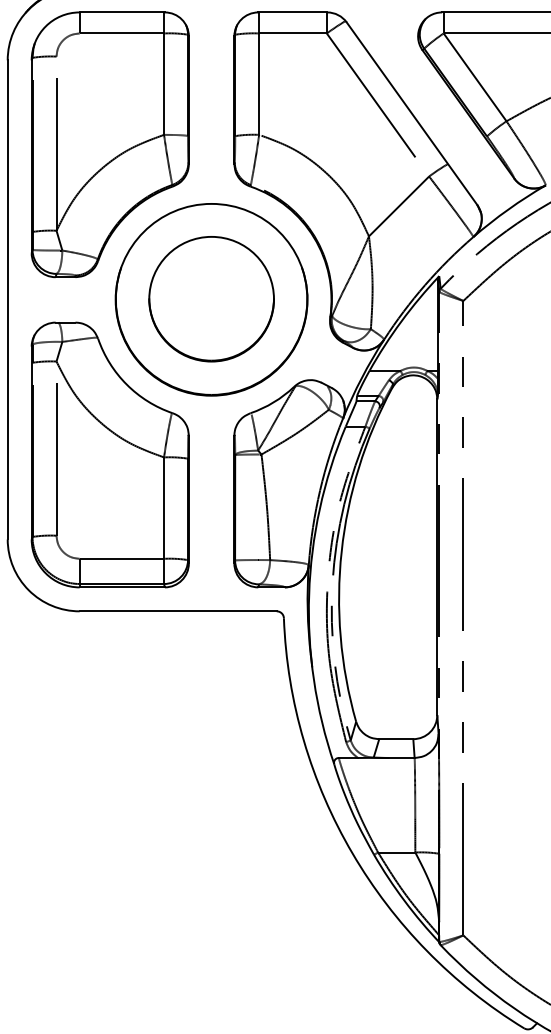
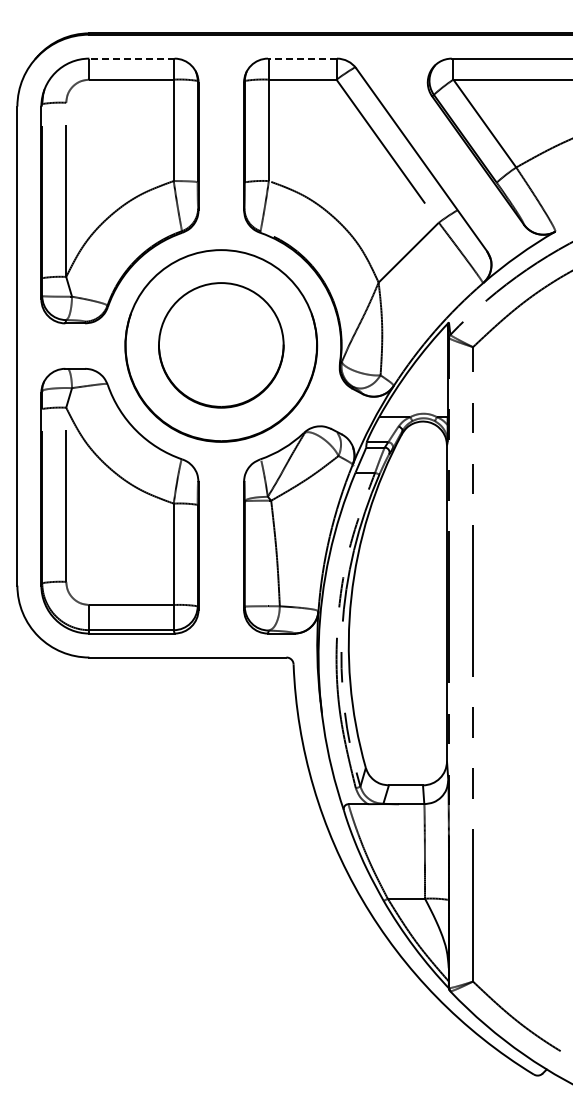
line: (121, 12) -> (131, 58), solid -> dashed
line: (291, 12) -> (301, 58), solid -> dashed

